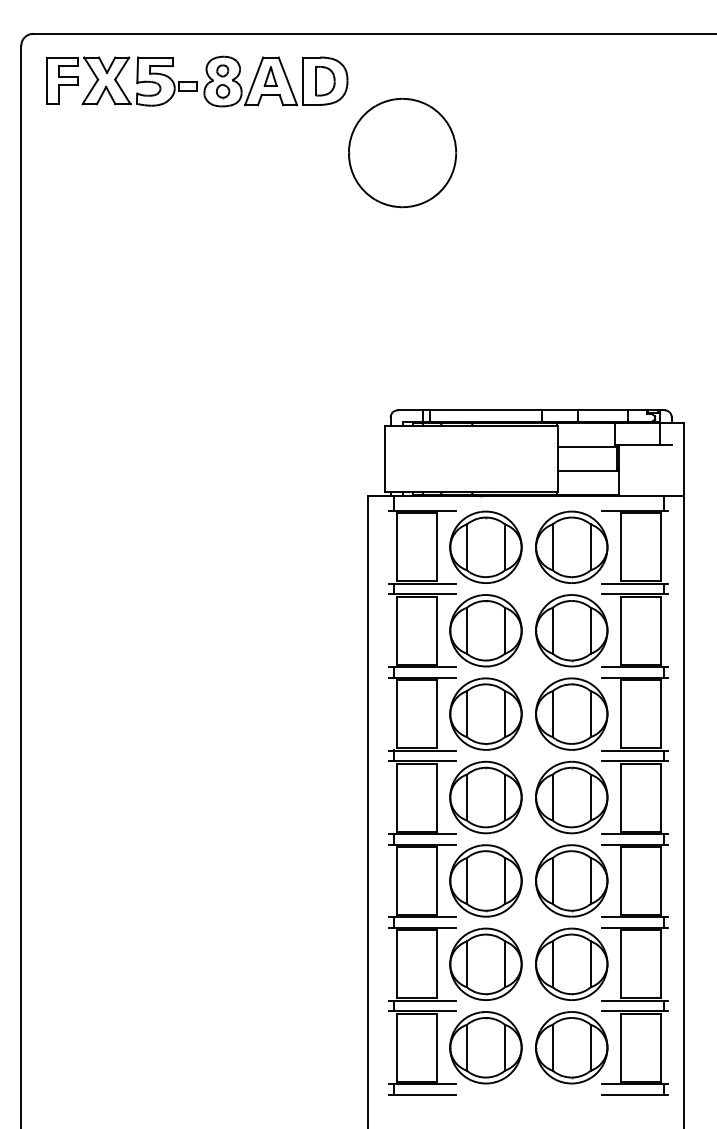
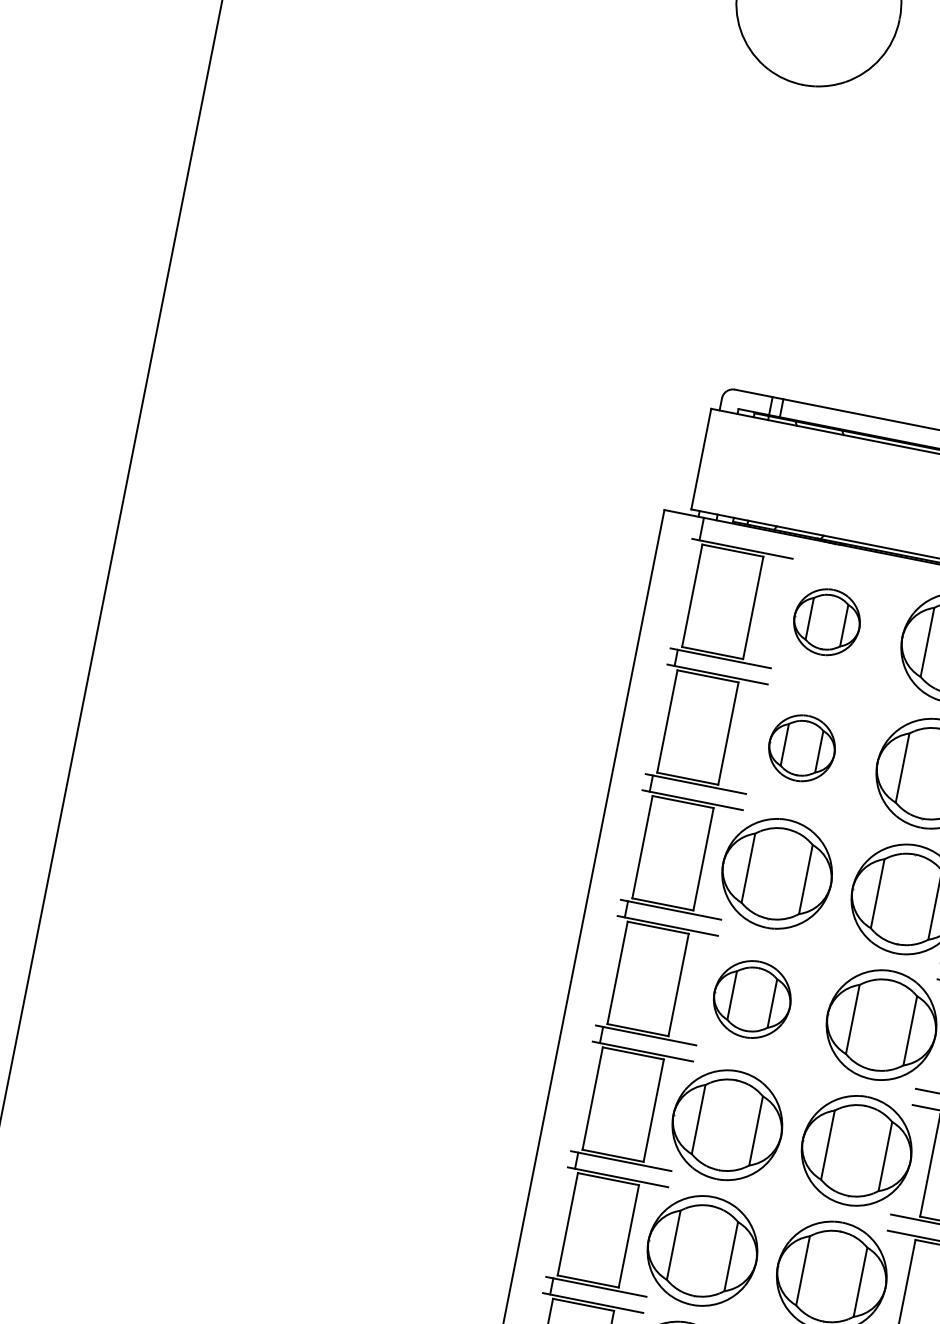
part: (485, 546) -> (826, 621), size x0.6
part: (485, 630) -> (801, 747), size x0.6
part: (485, 797) -> (751, 999), size x0.7

